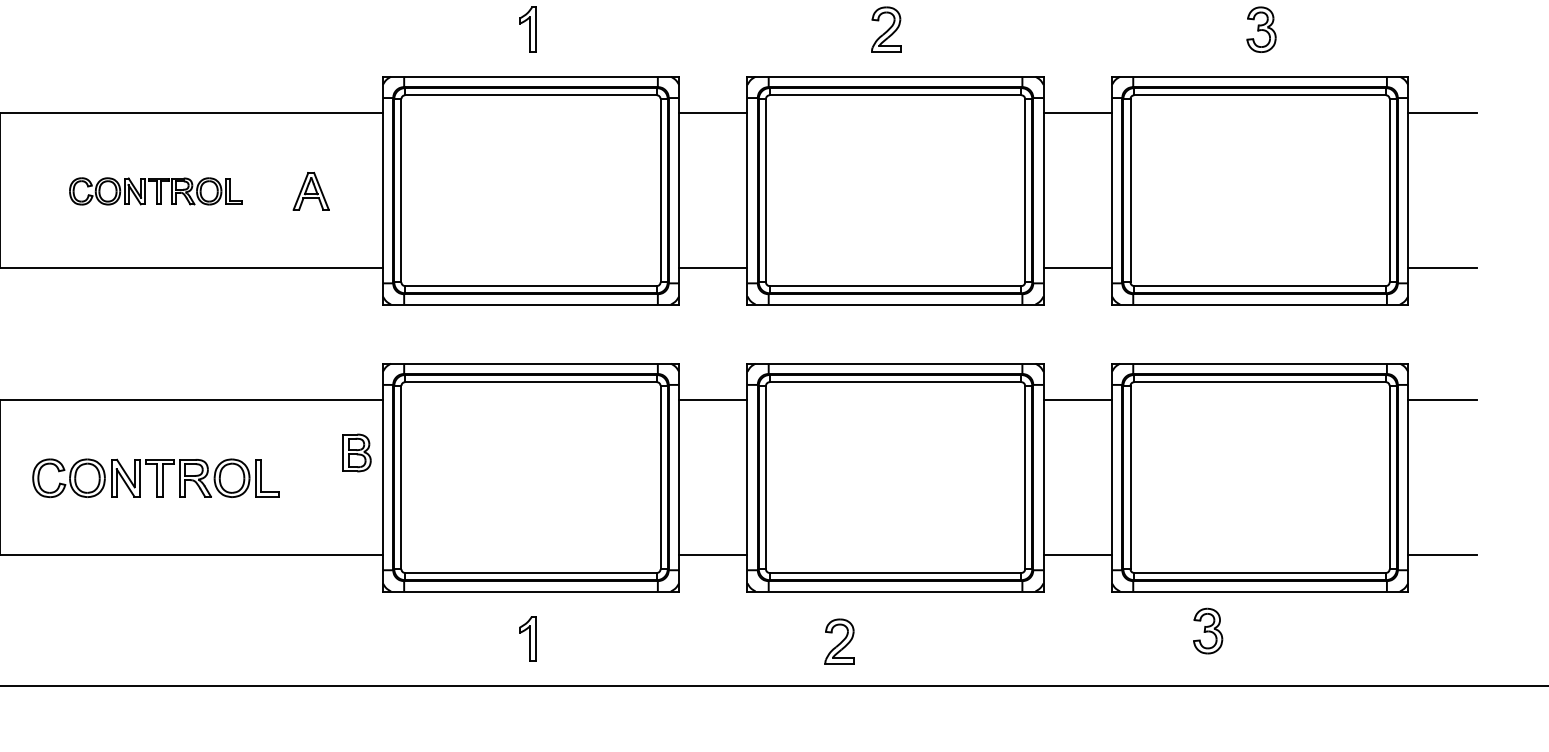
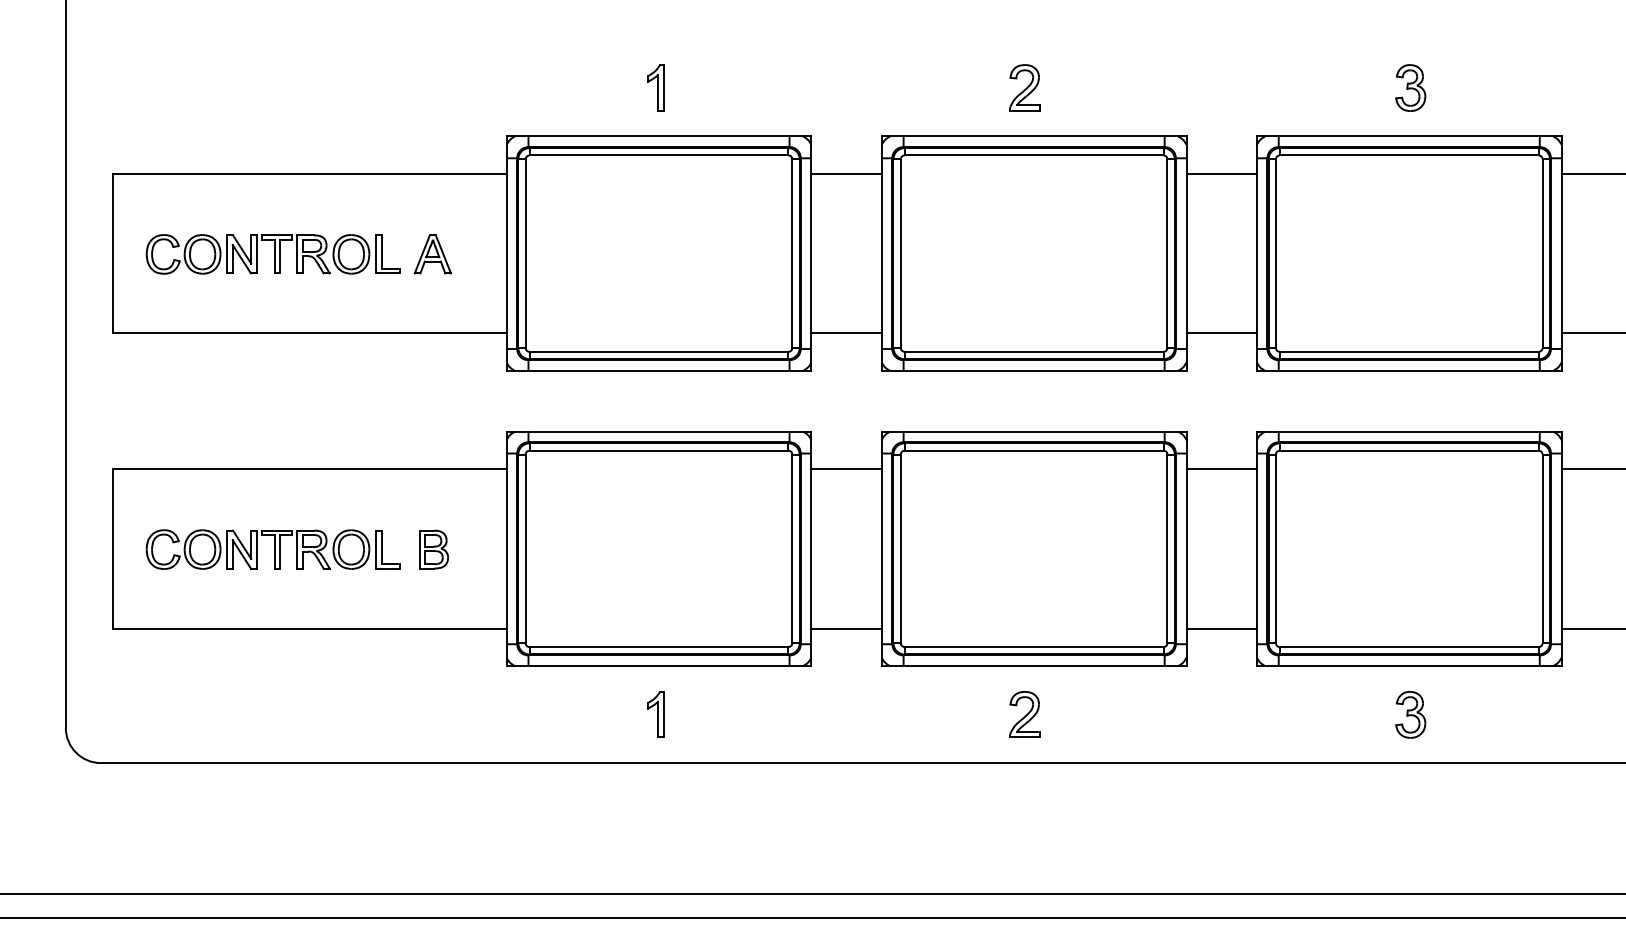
part: (155, 191) -> (272, 254), size x1.43
part: (356, 452) -> (433, 549), moved
part: (1207, 630) -> (1410, 714), moved
part: (839, 641) -> (1024, 714), moved

